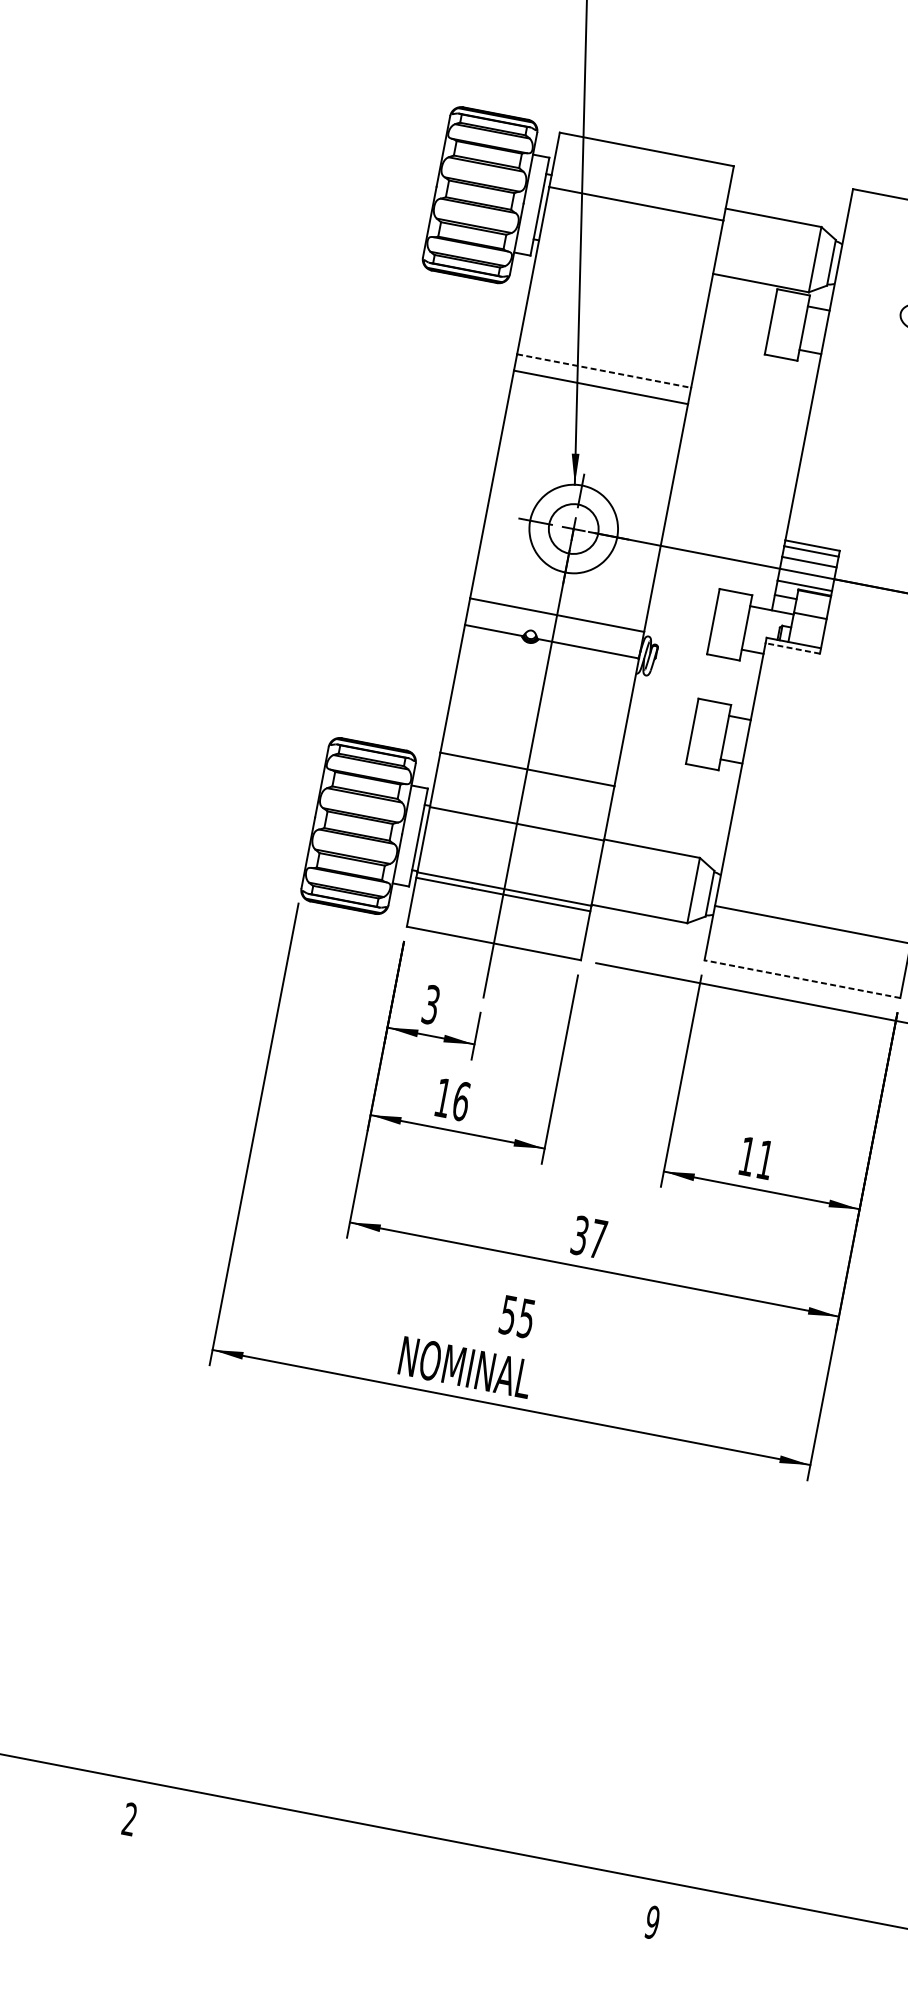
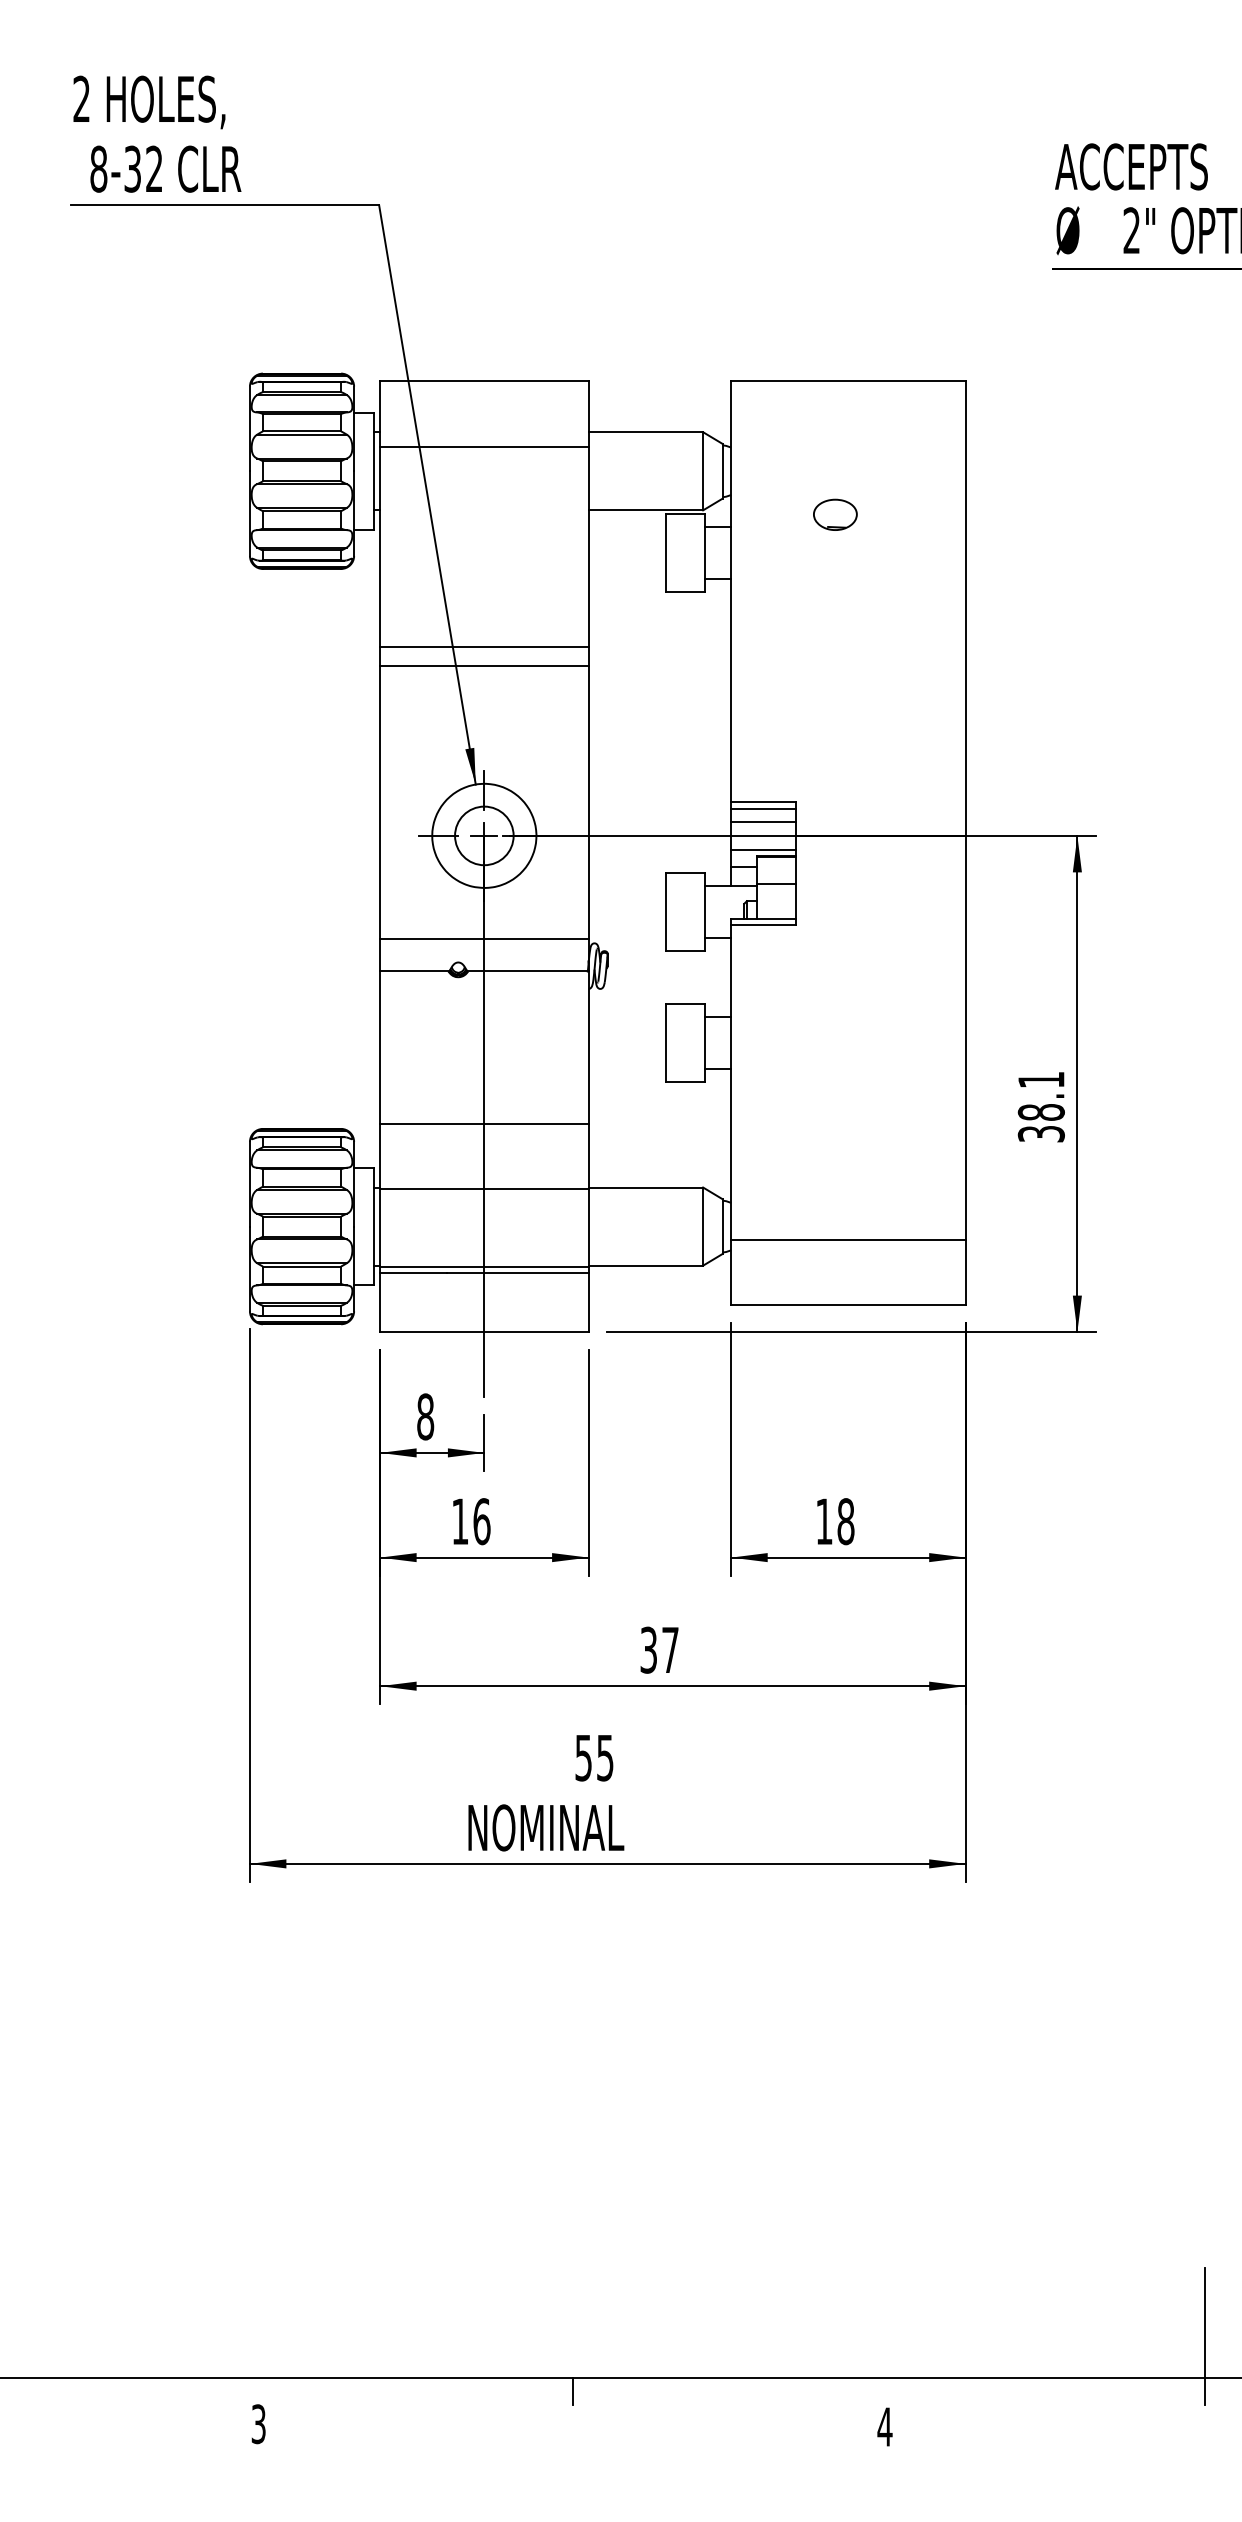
line: (604, 370) -> (484, 646), dashed -> solid
line: (792, 648) -> (763, 925), dashed -> solid
line: (801, 978) -> (847, 1304), dashed -> solid
text: (431, 1004) -> (425, 1416), 3 -> 8
text: (765, 1159) -> (845, 1521), 11 -> 18
text: (129, 1819) -> (258, 2424), 2 -> 3
line: (397, 1842) -> (573, 2391), added
text: (652, 1921) -> (884, 2426), 9 -> 4

